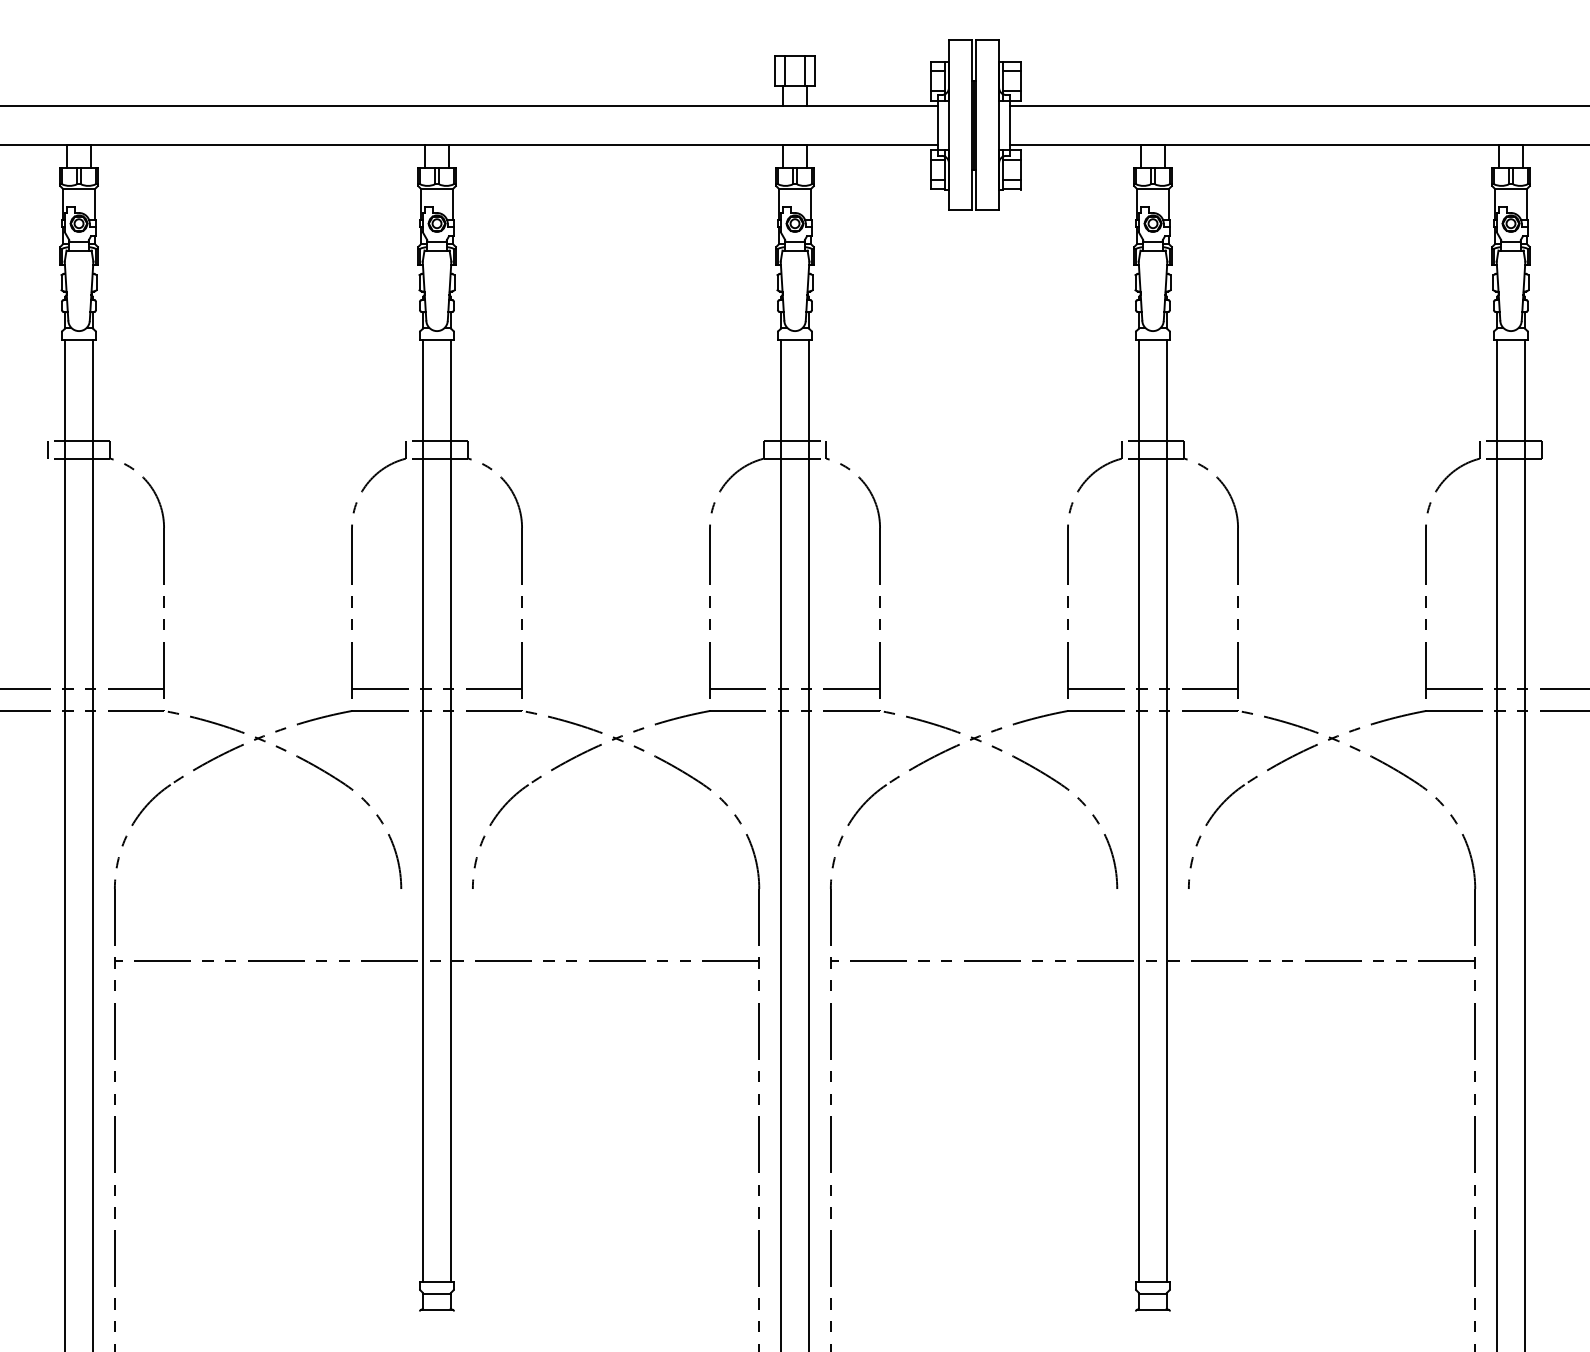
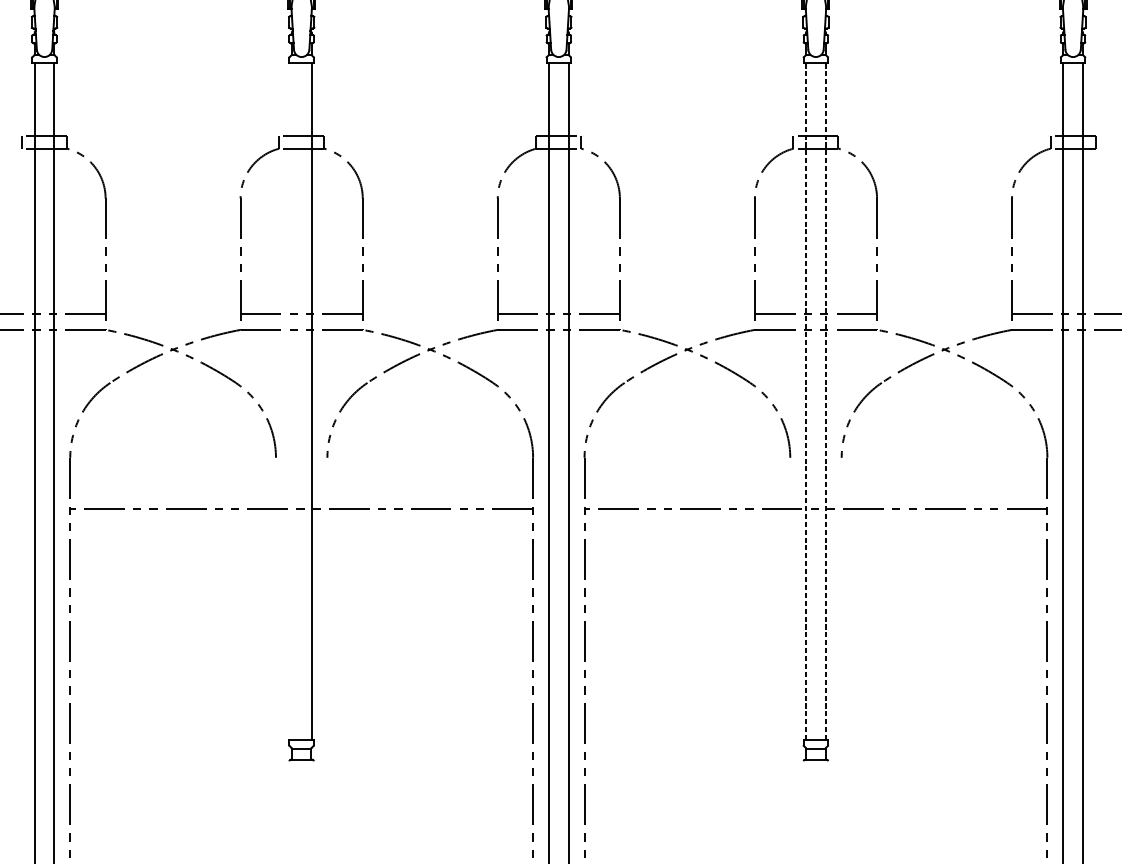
line: (423, 810) -> (291, 401), removed
line: (1139, 810) -> (806, 401), solid -> dashed
line: (1166, 810) -> (825, 401), solid -> dashed

